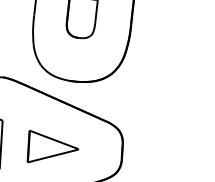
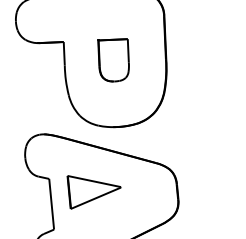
part: (51, 150) -> (93, 192), moved

